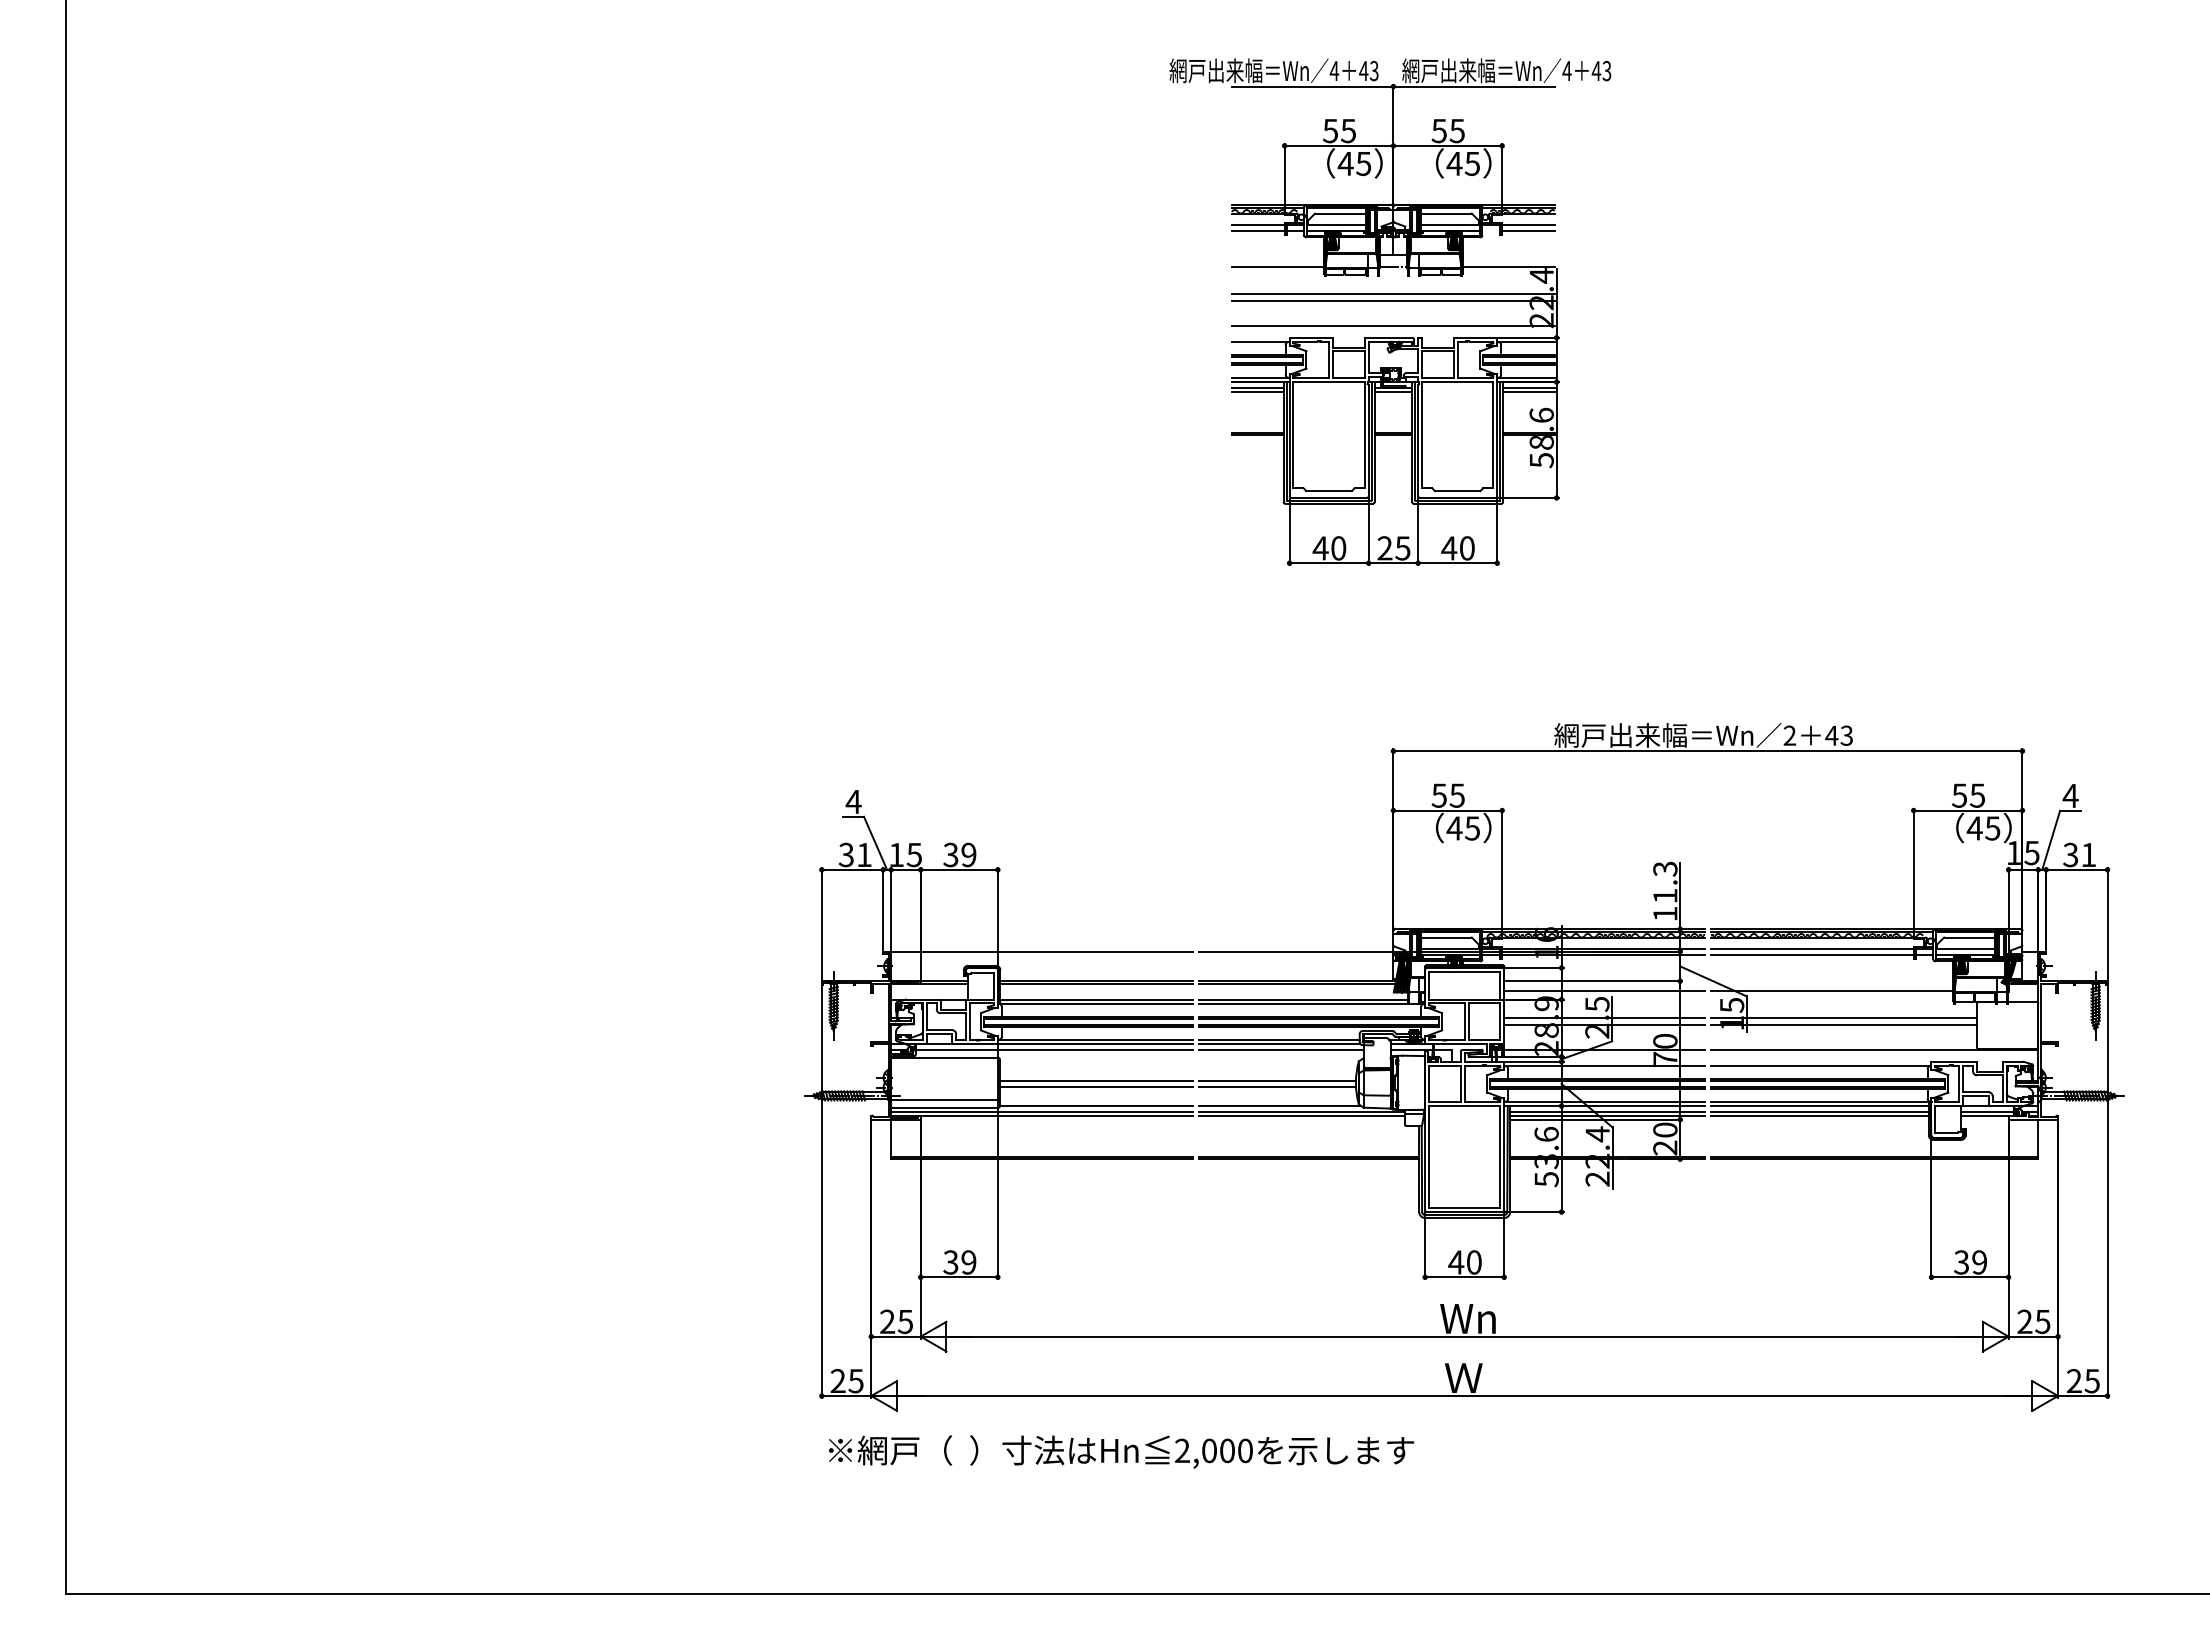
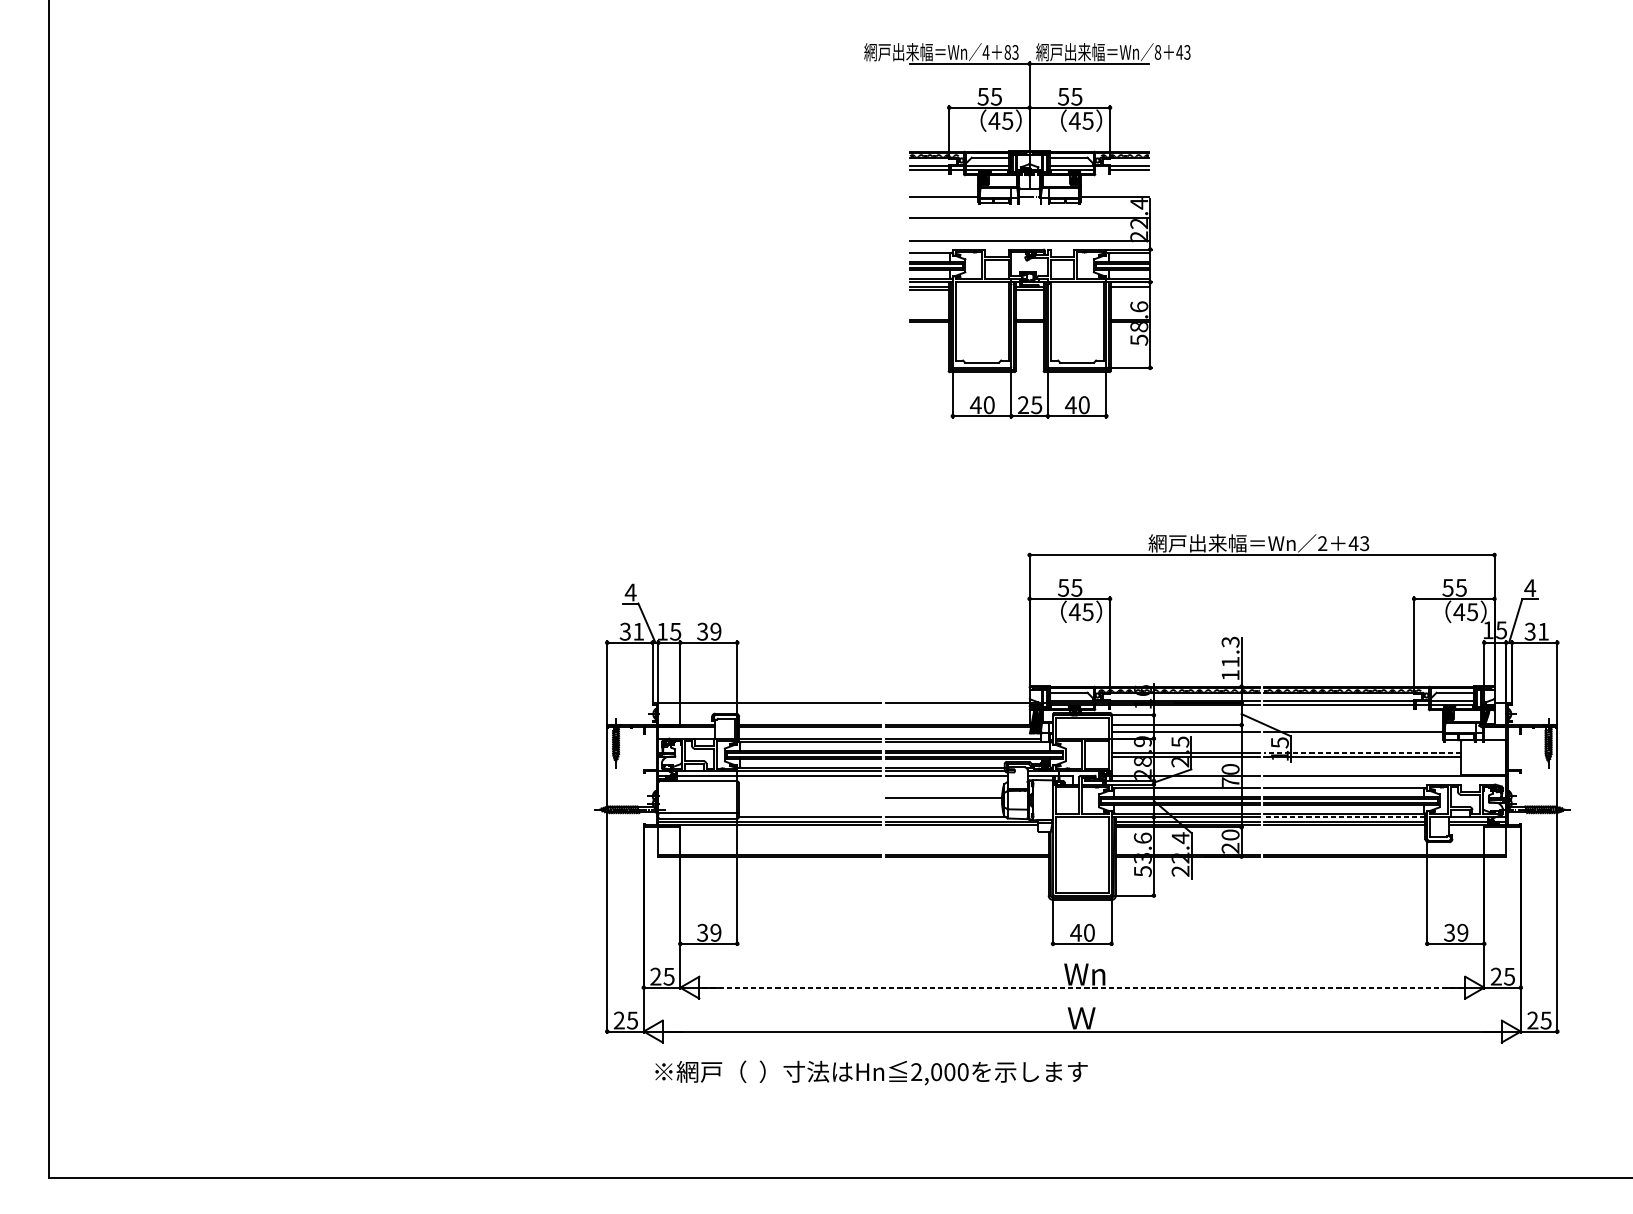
text: (1363, 71) -> (1007, 52), 43 -> 83
text: (1566, 71) -> (1157, 52), 4 -> 8
line: (1392, 301) -> (1028, 222), removed
line: (1528, 392) -> (1129, 289), removed
line: (1843, 1018) -> (1362, 752), solid -> dashed
line: (1095, 1080) -> (809, 798), removed
line: (1095, 1087) -> (809, 803), removed
line: (1277, 1087) -> (943, 803), removed
line: (1819, 1106) -> (1344, 817), solid -> dashed
line: (1465, 1336) -> (1082, 987), solid -> dashed
text: (1121, 1451) -> (871, 1072), moved

